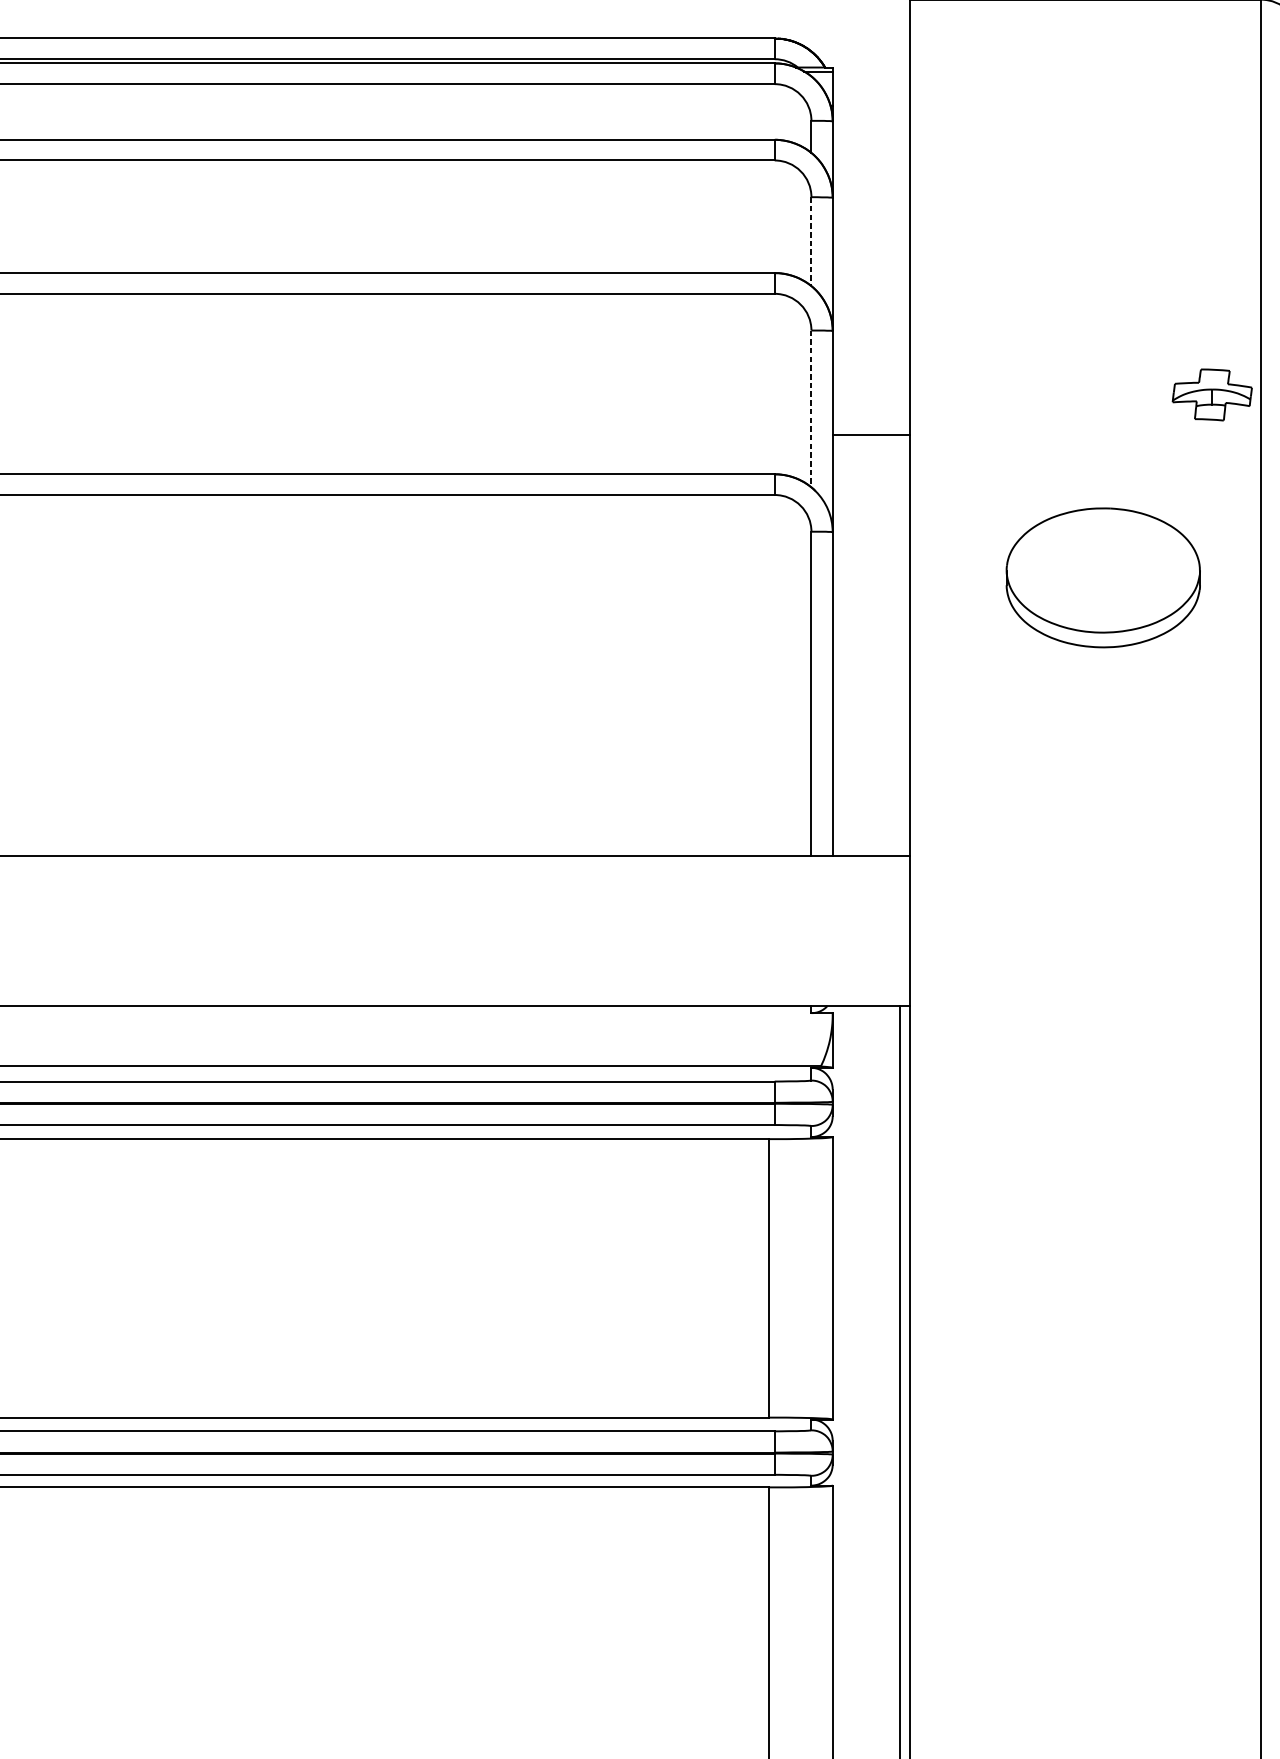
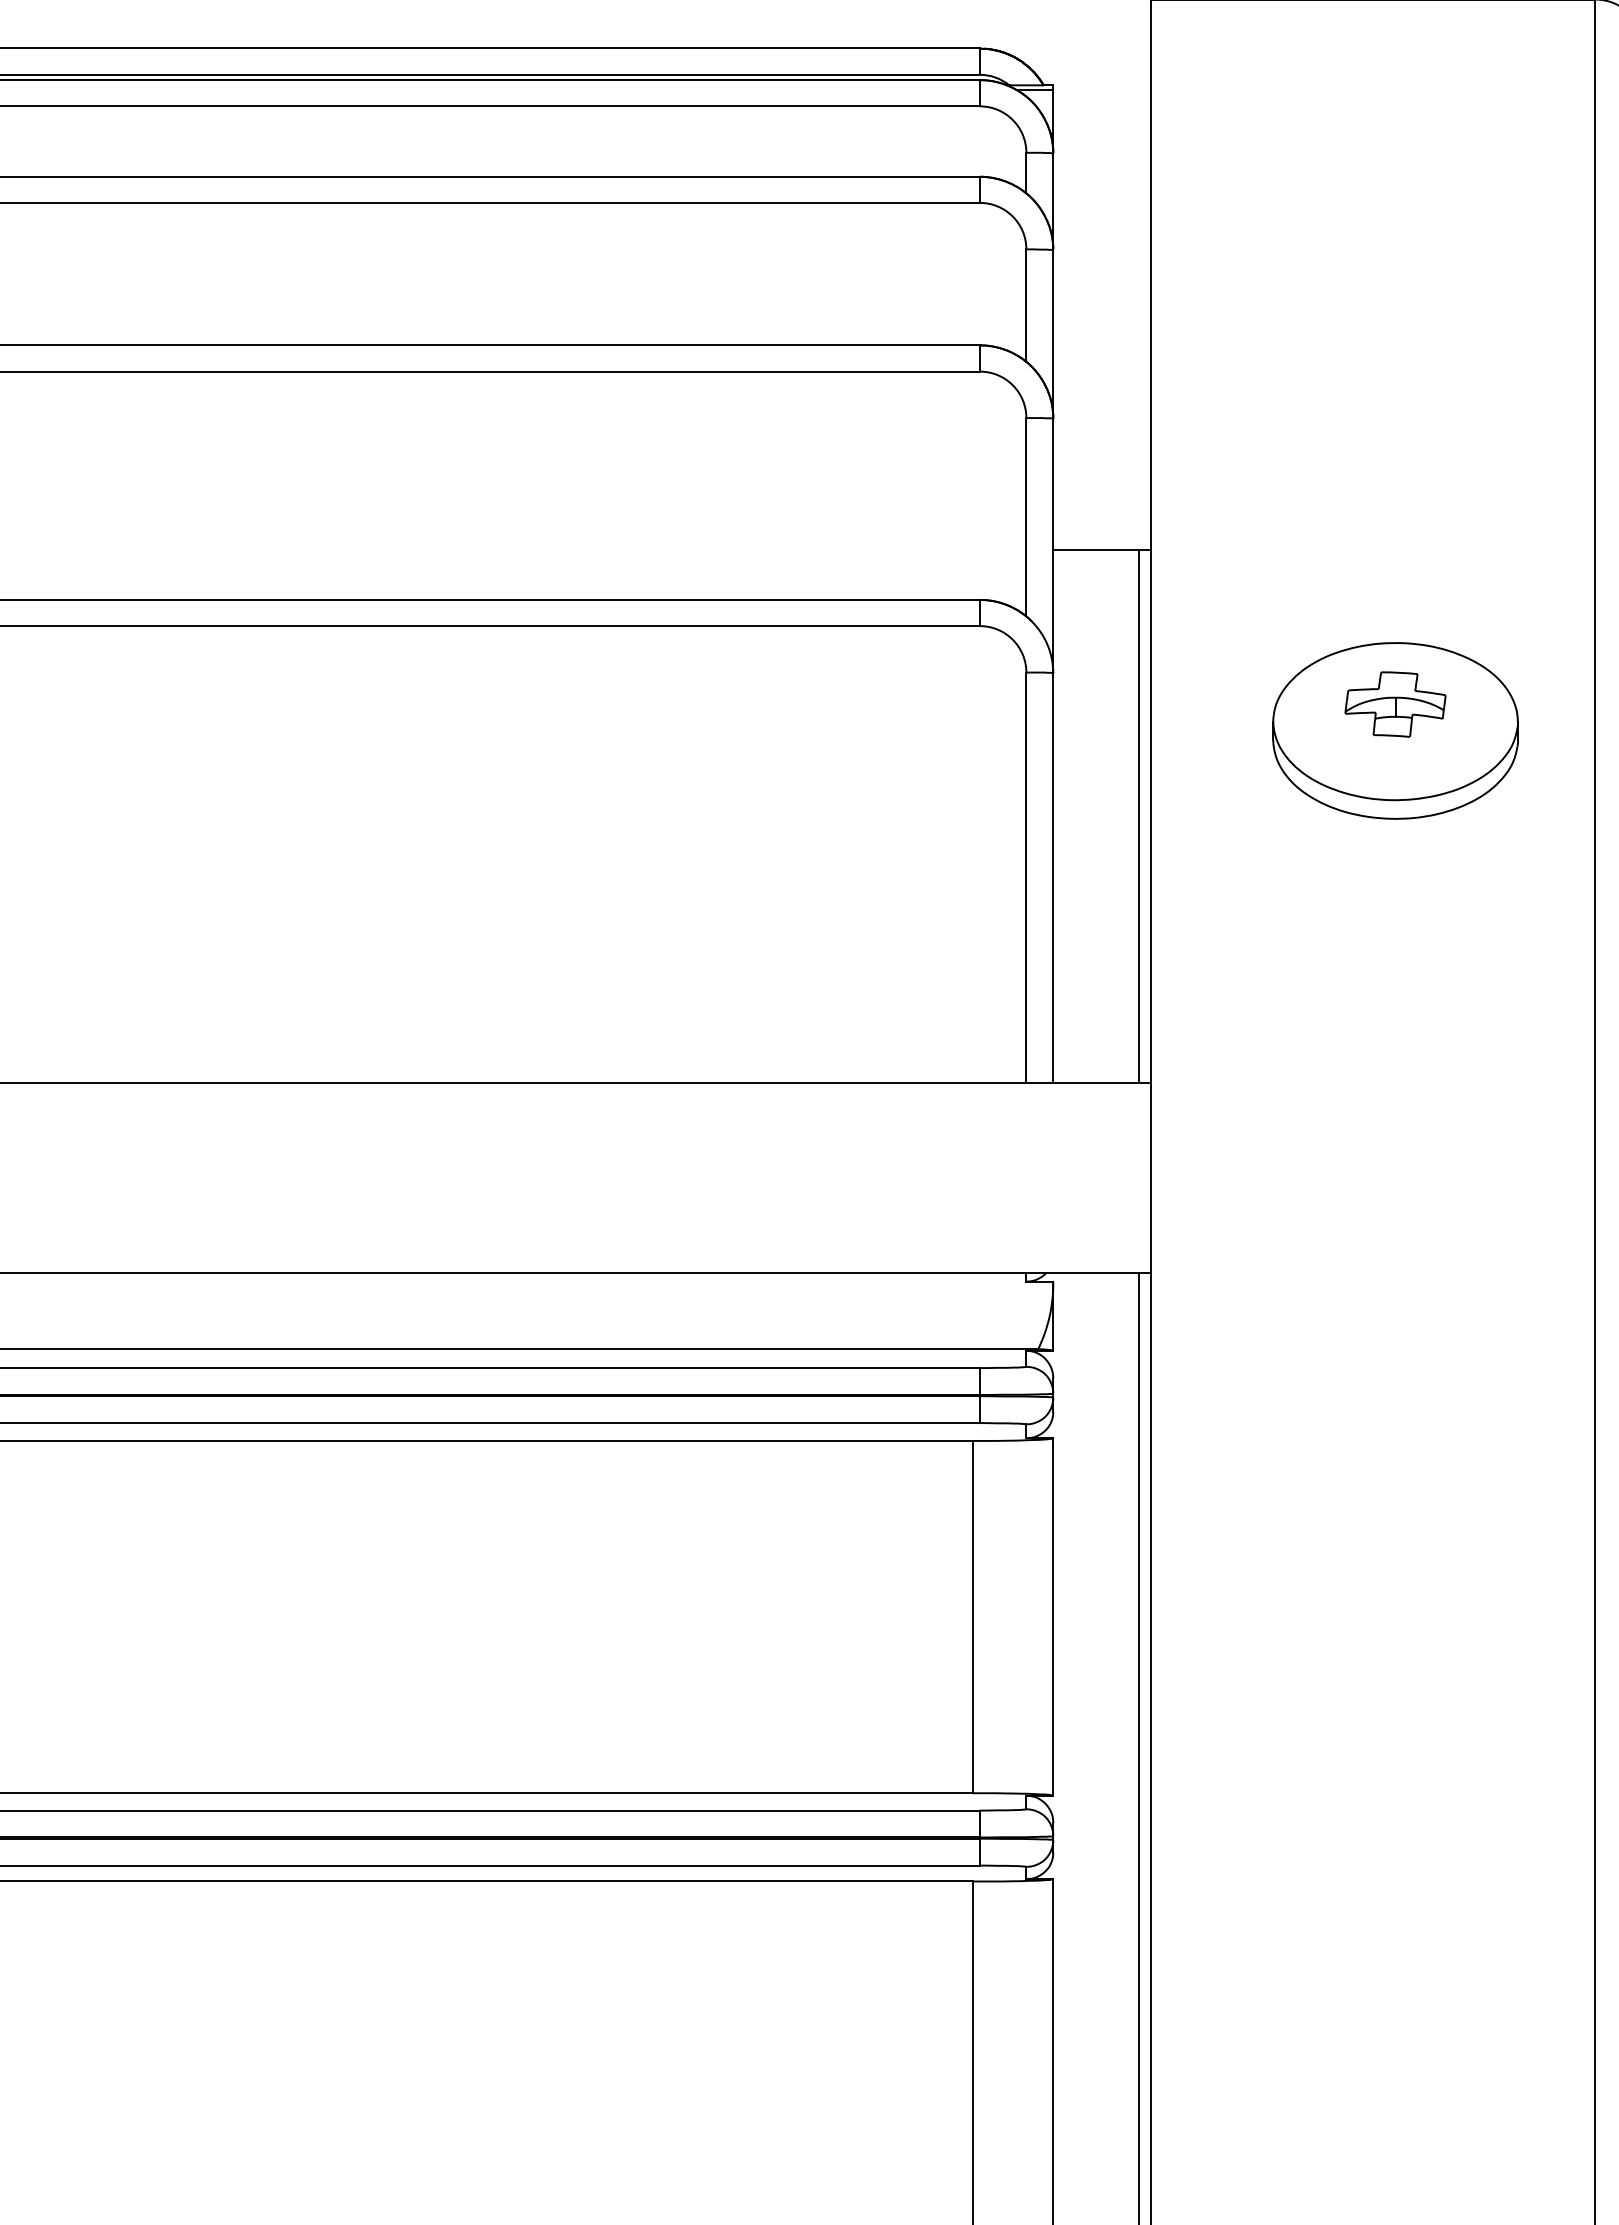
line: (811, 242) -> (1026, 306), dashed -> solid
part: (1212, 394) -> (1395, 704), moved
line: (811, 409) -> (1026, 517), dashed -> solid
line: (900, 644) -> (1138, 815), added

